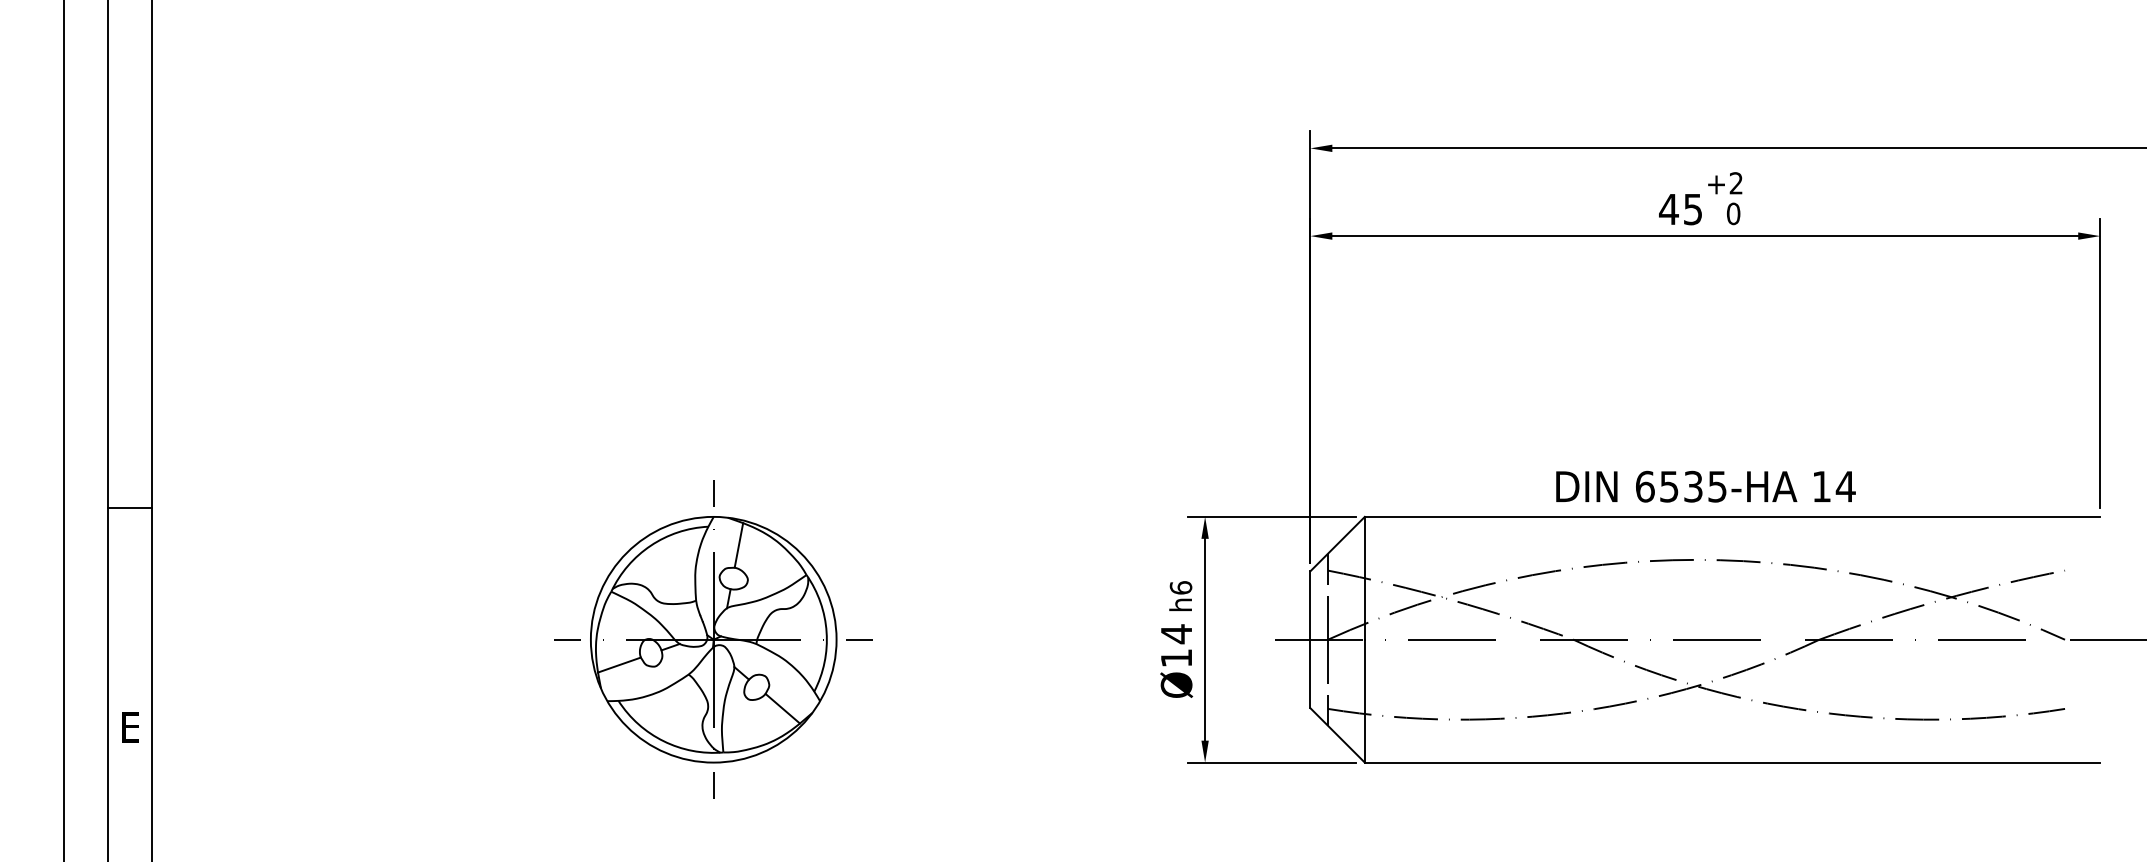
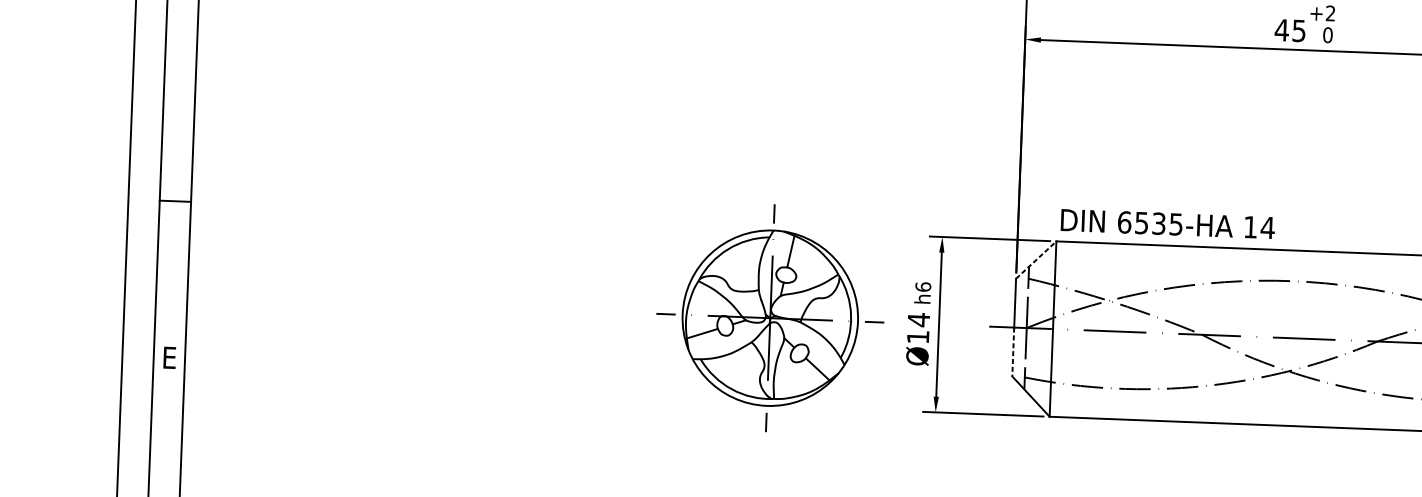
text: (1705, 486) -> (1167, 223), moved
line: (1337, 543) -> (1036, 259), solid -> dashed
part: (713, 639) -> (770, 318), moved
line: (1310, 674) -> (1013, 352), solid -> dashed

